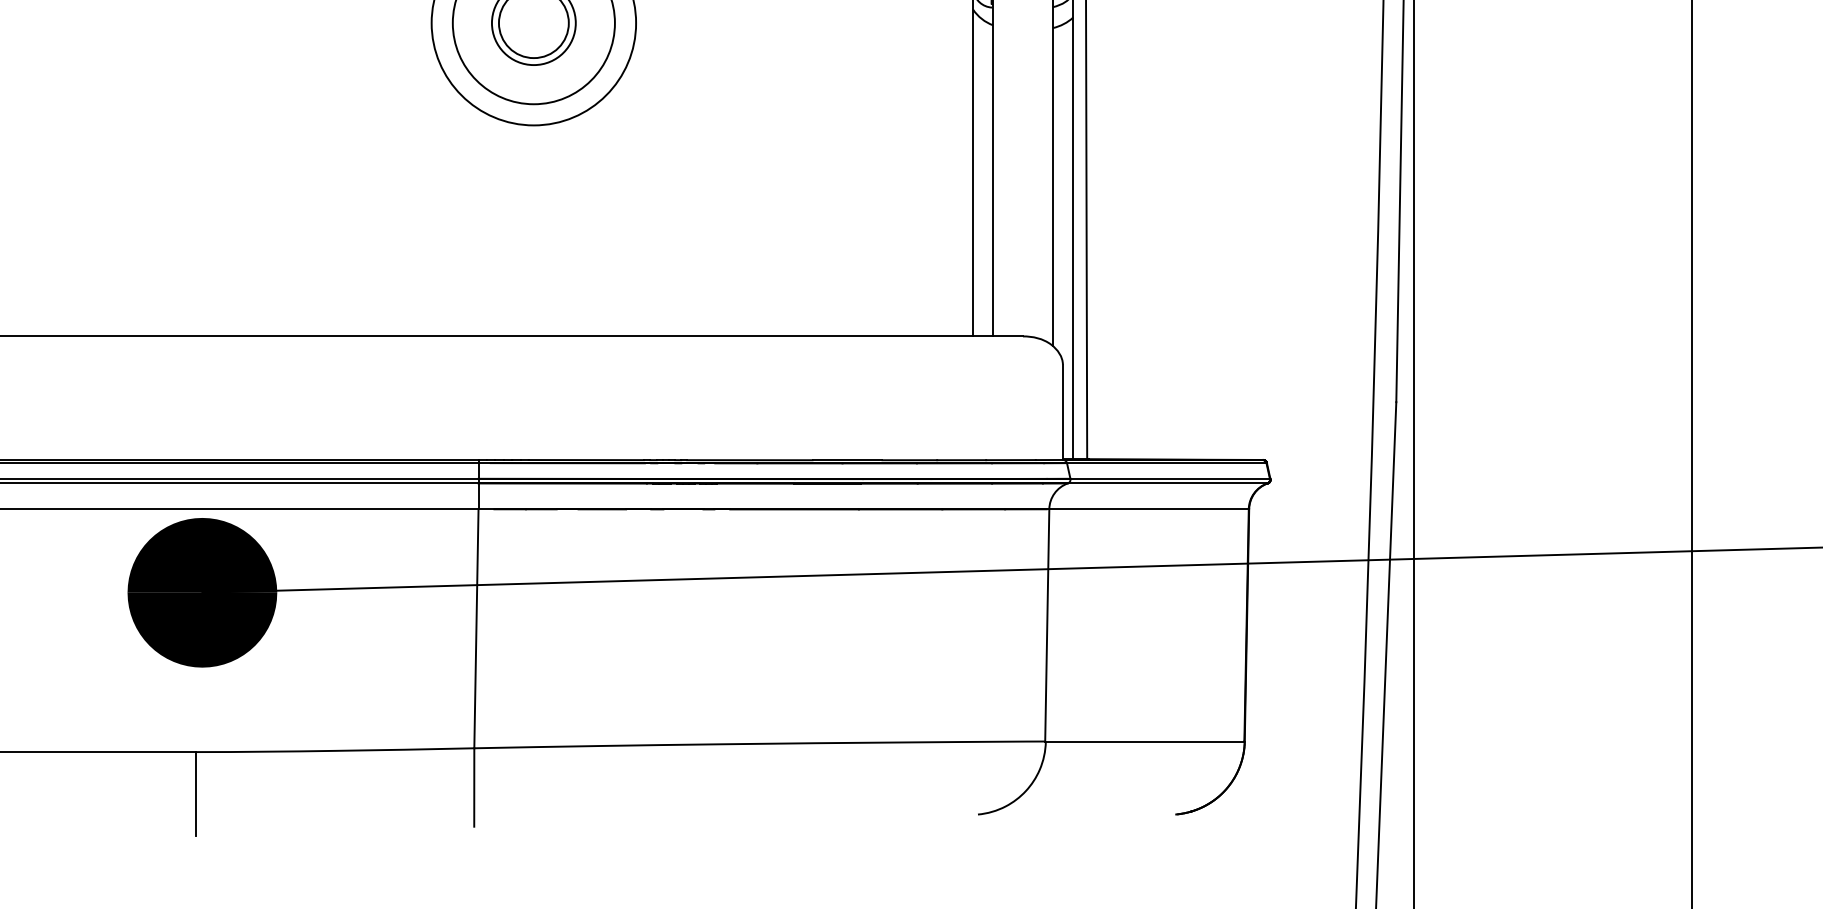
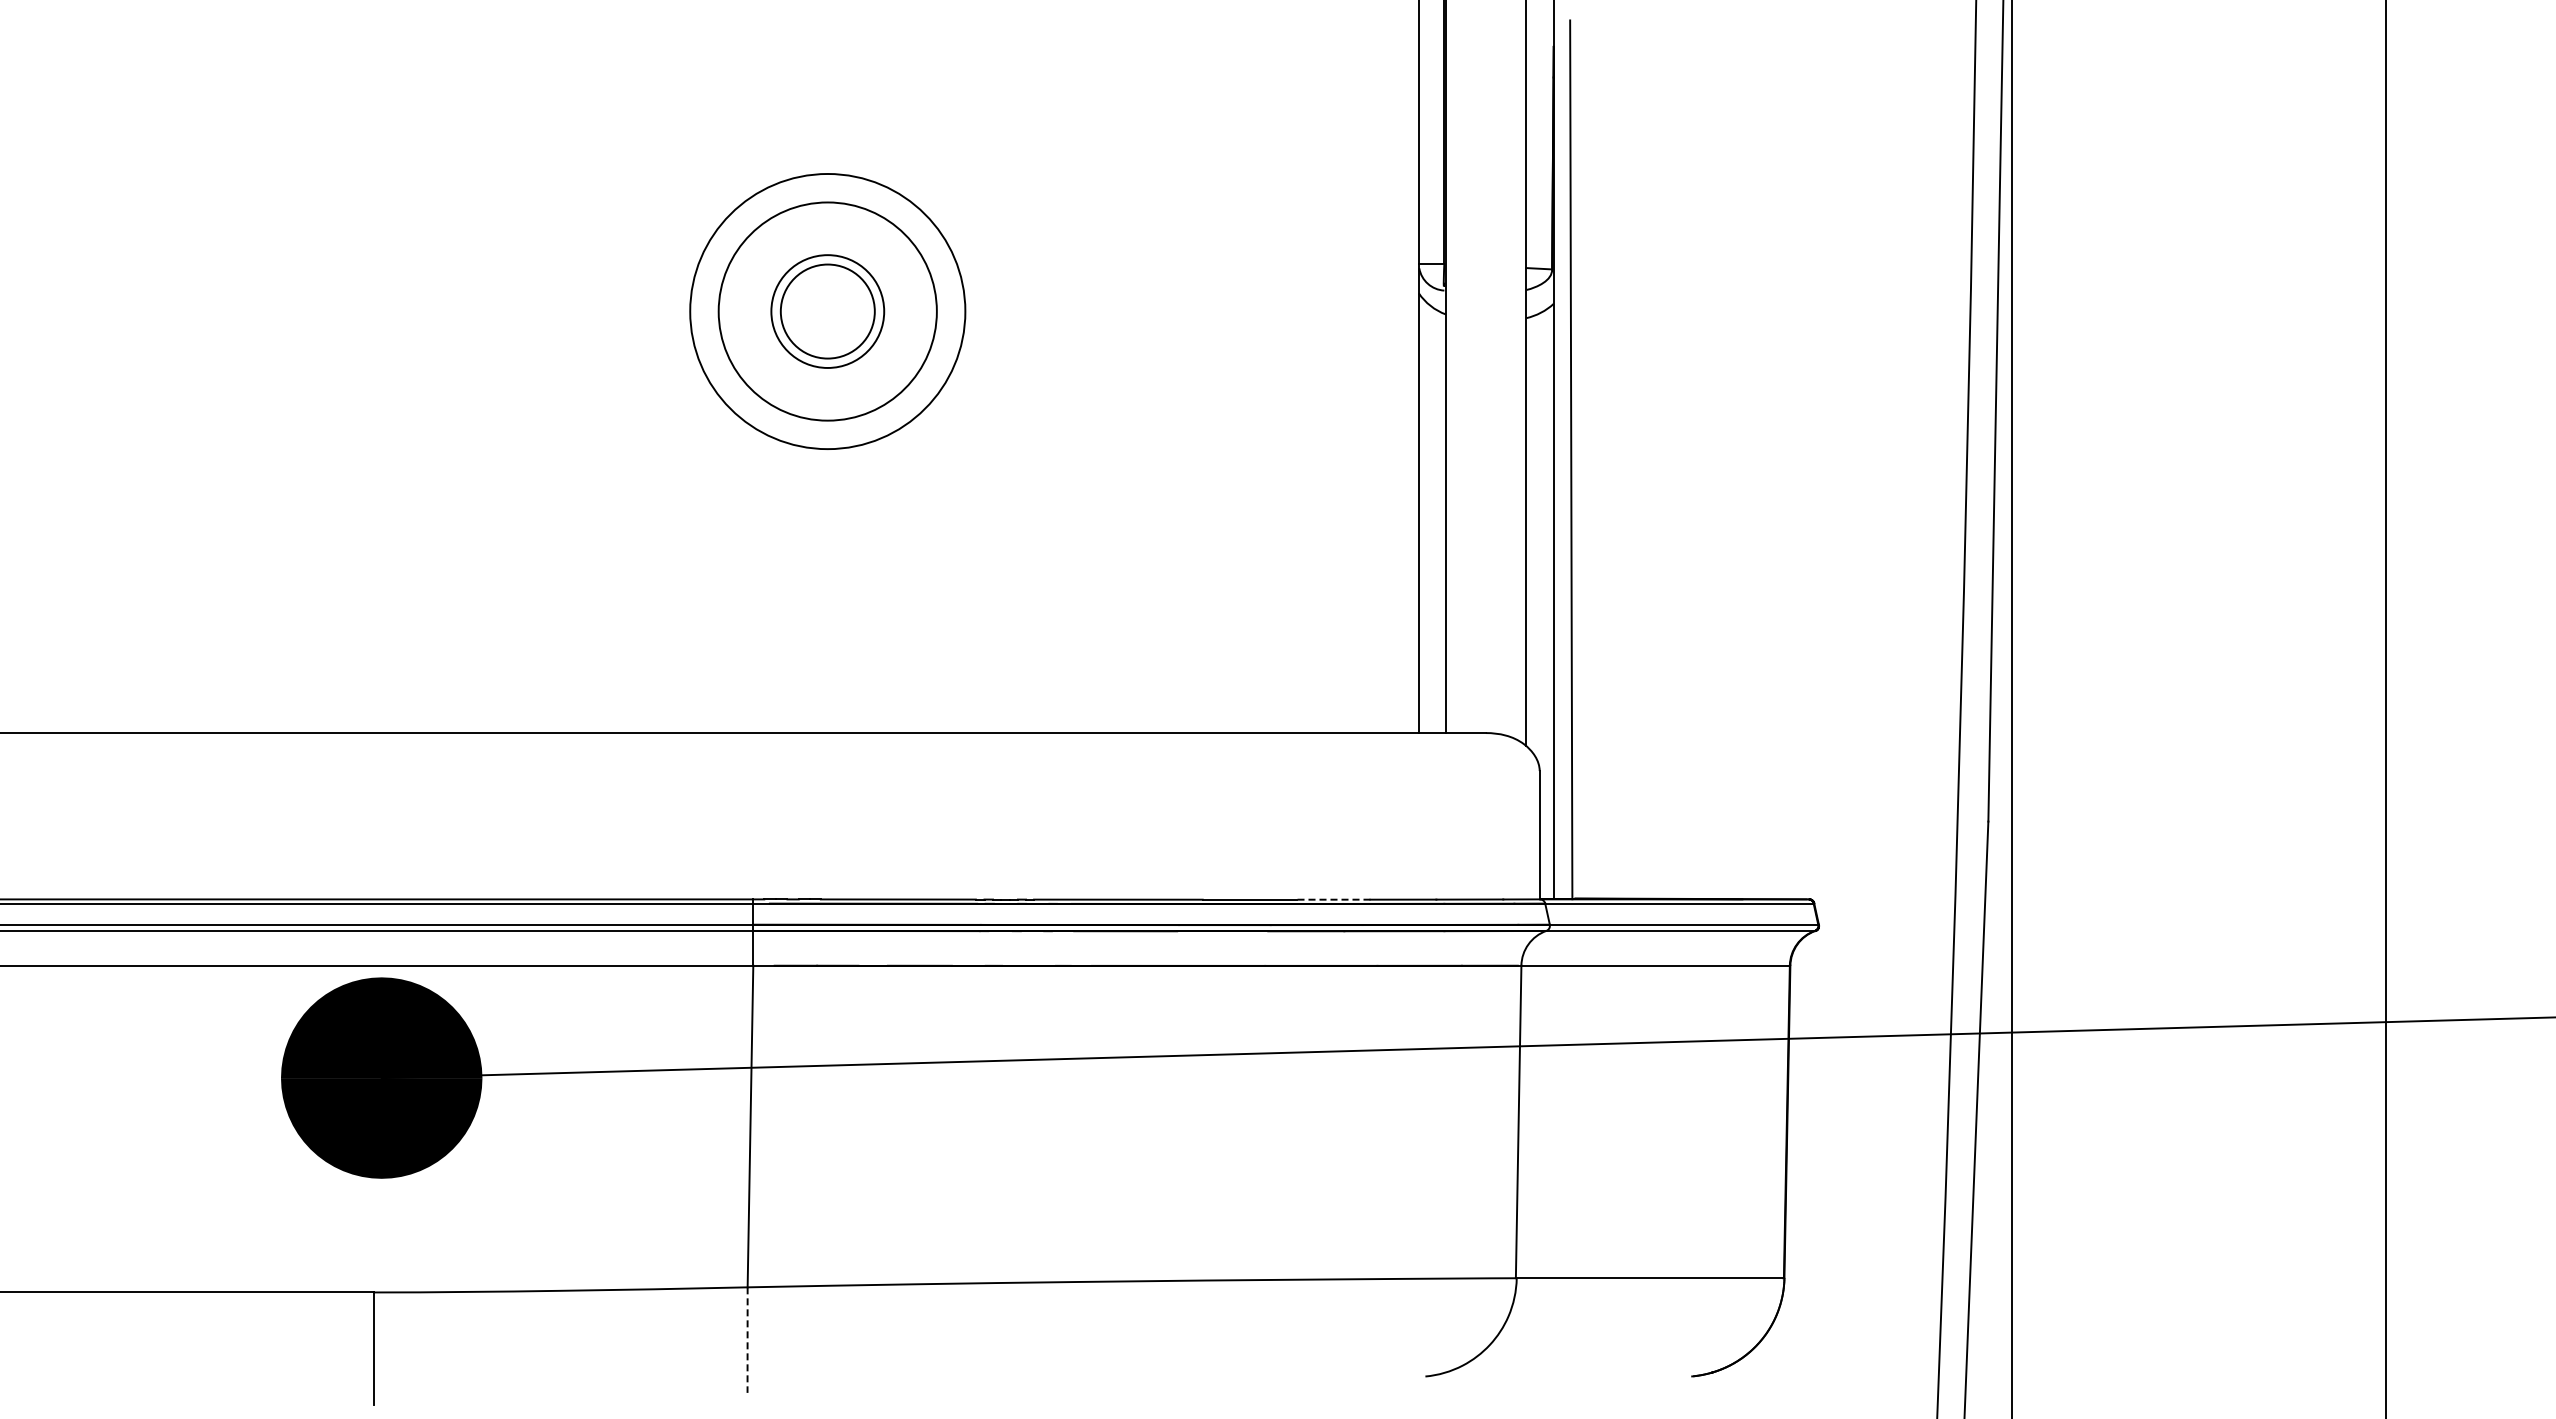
line: (909, 460) -> (1333, 899), solid -> dashed
line: (474, 787) -> (747, 1340), solid -> dashed

